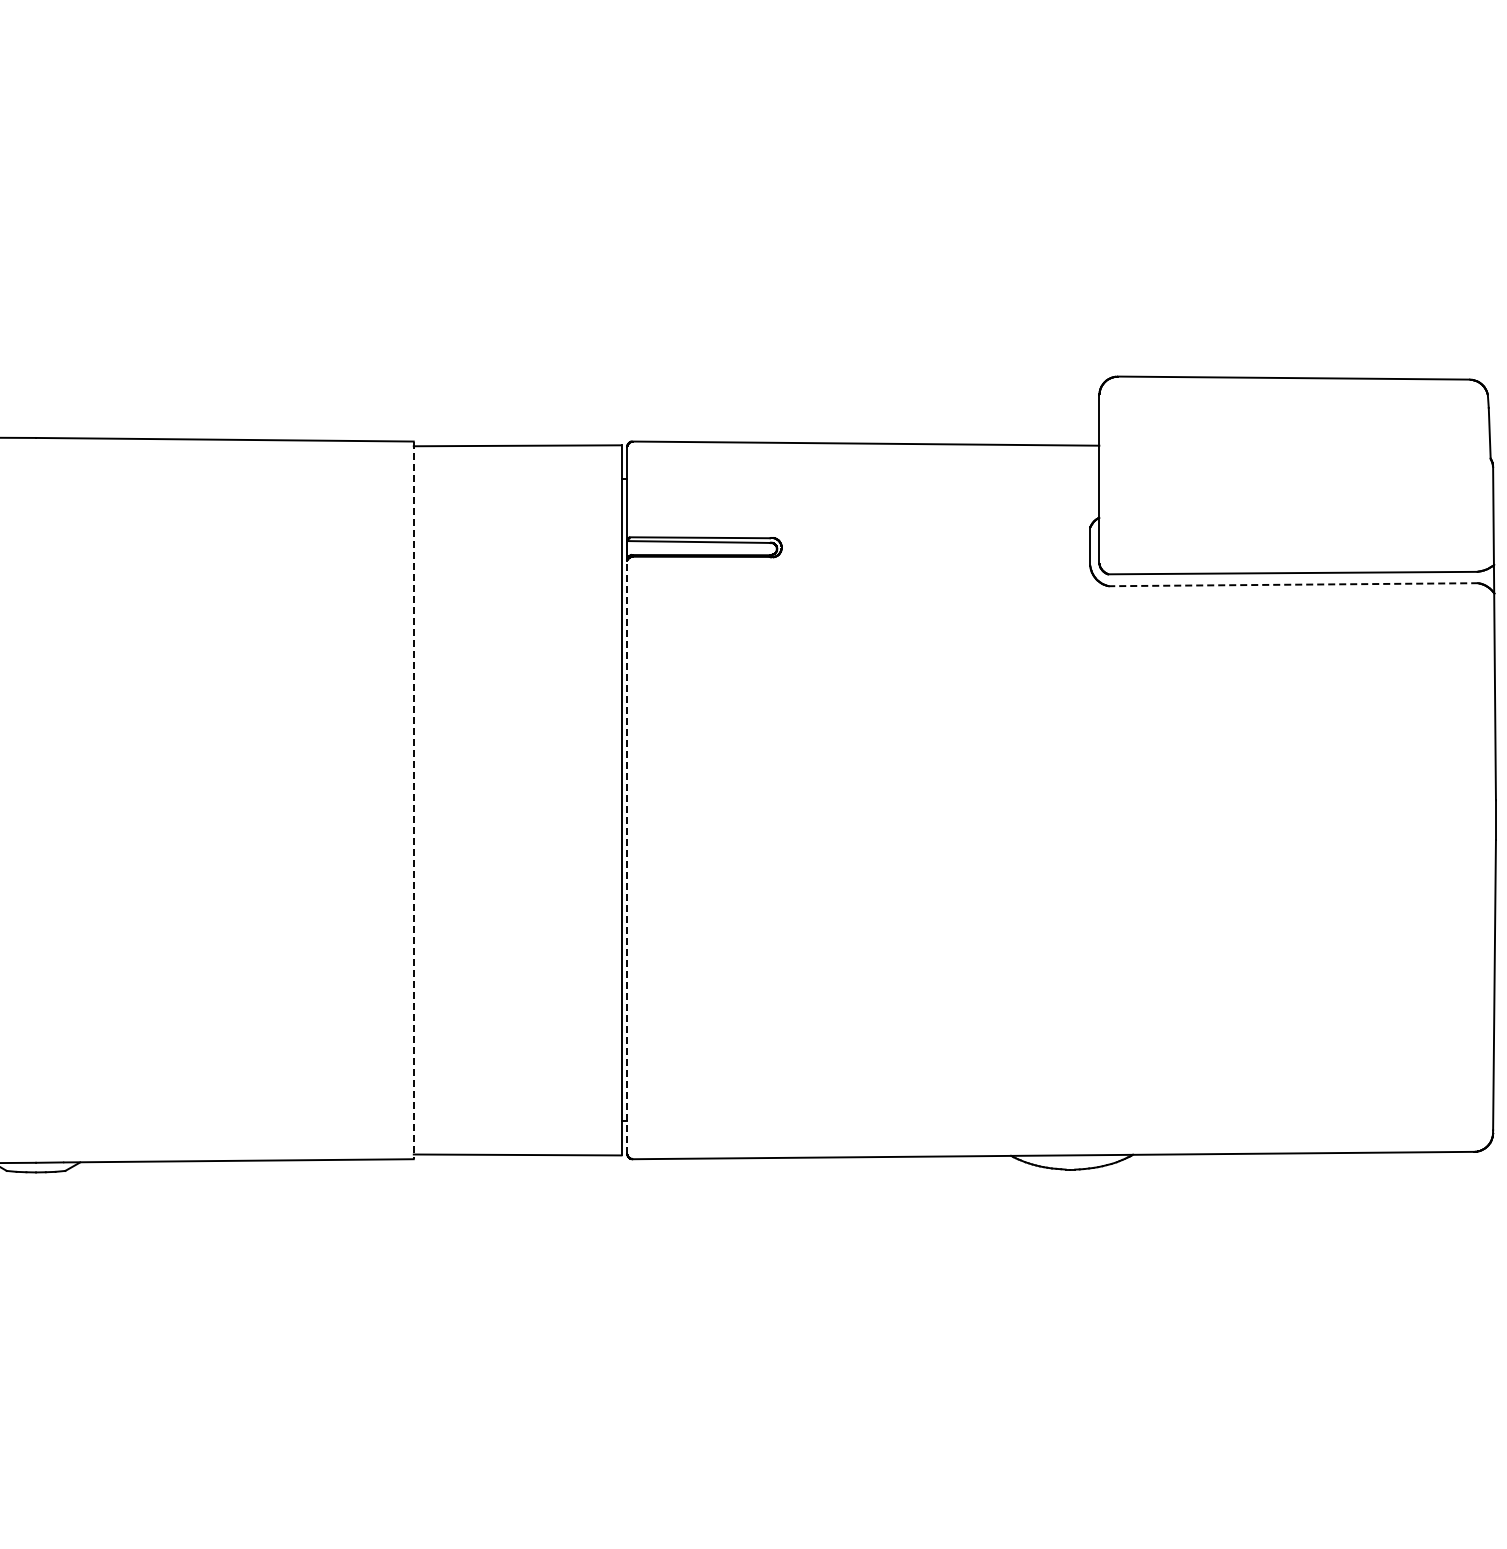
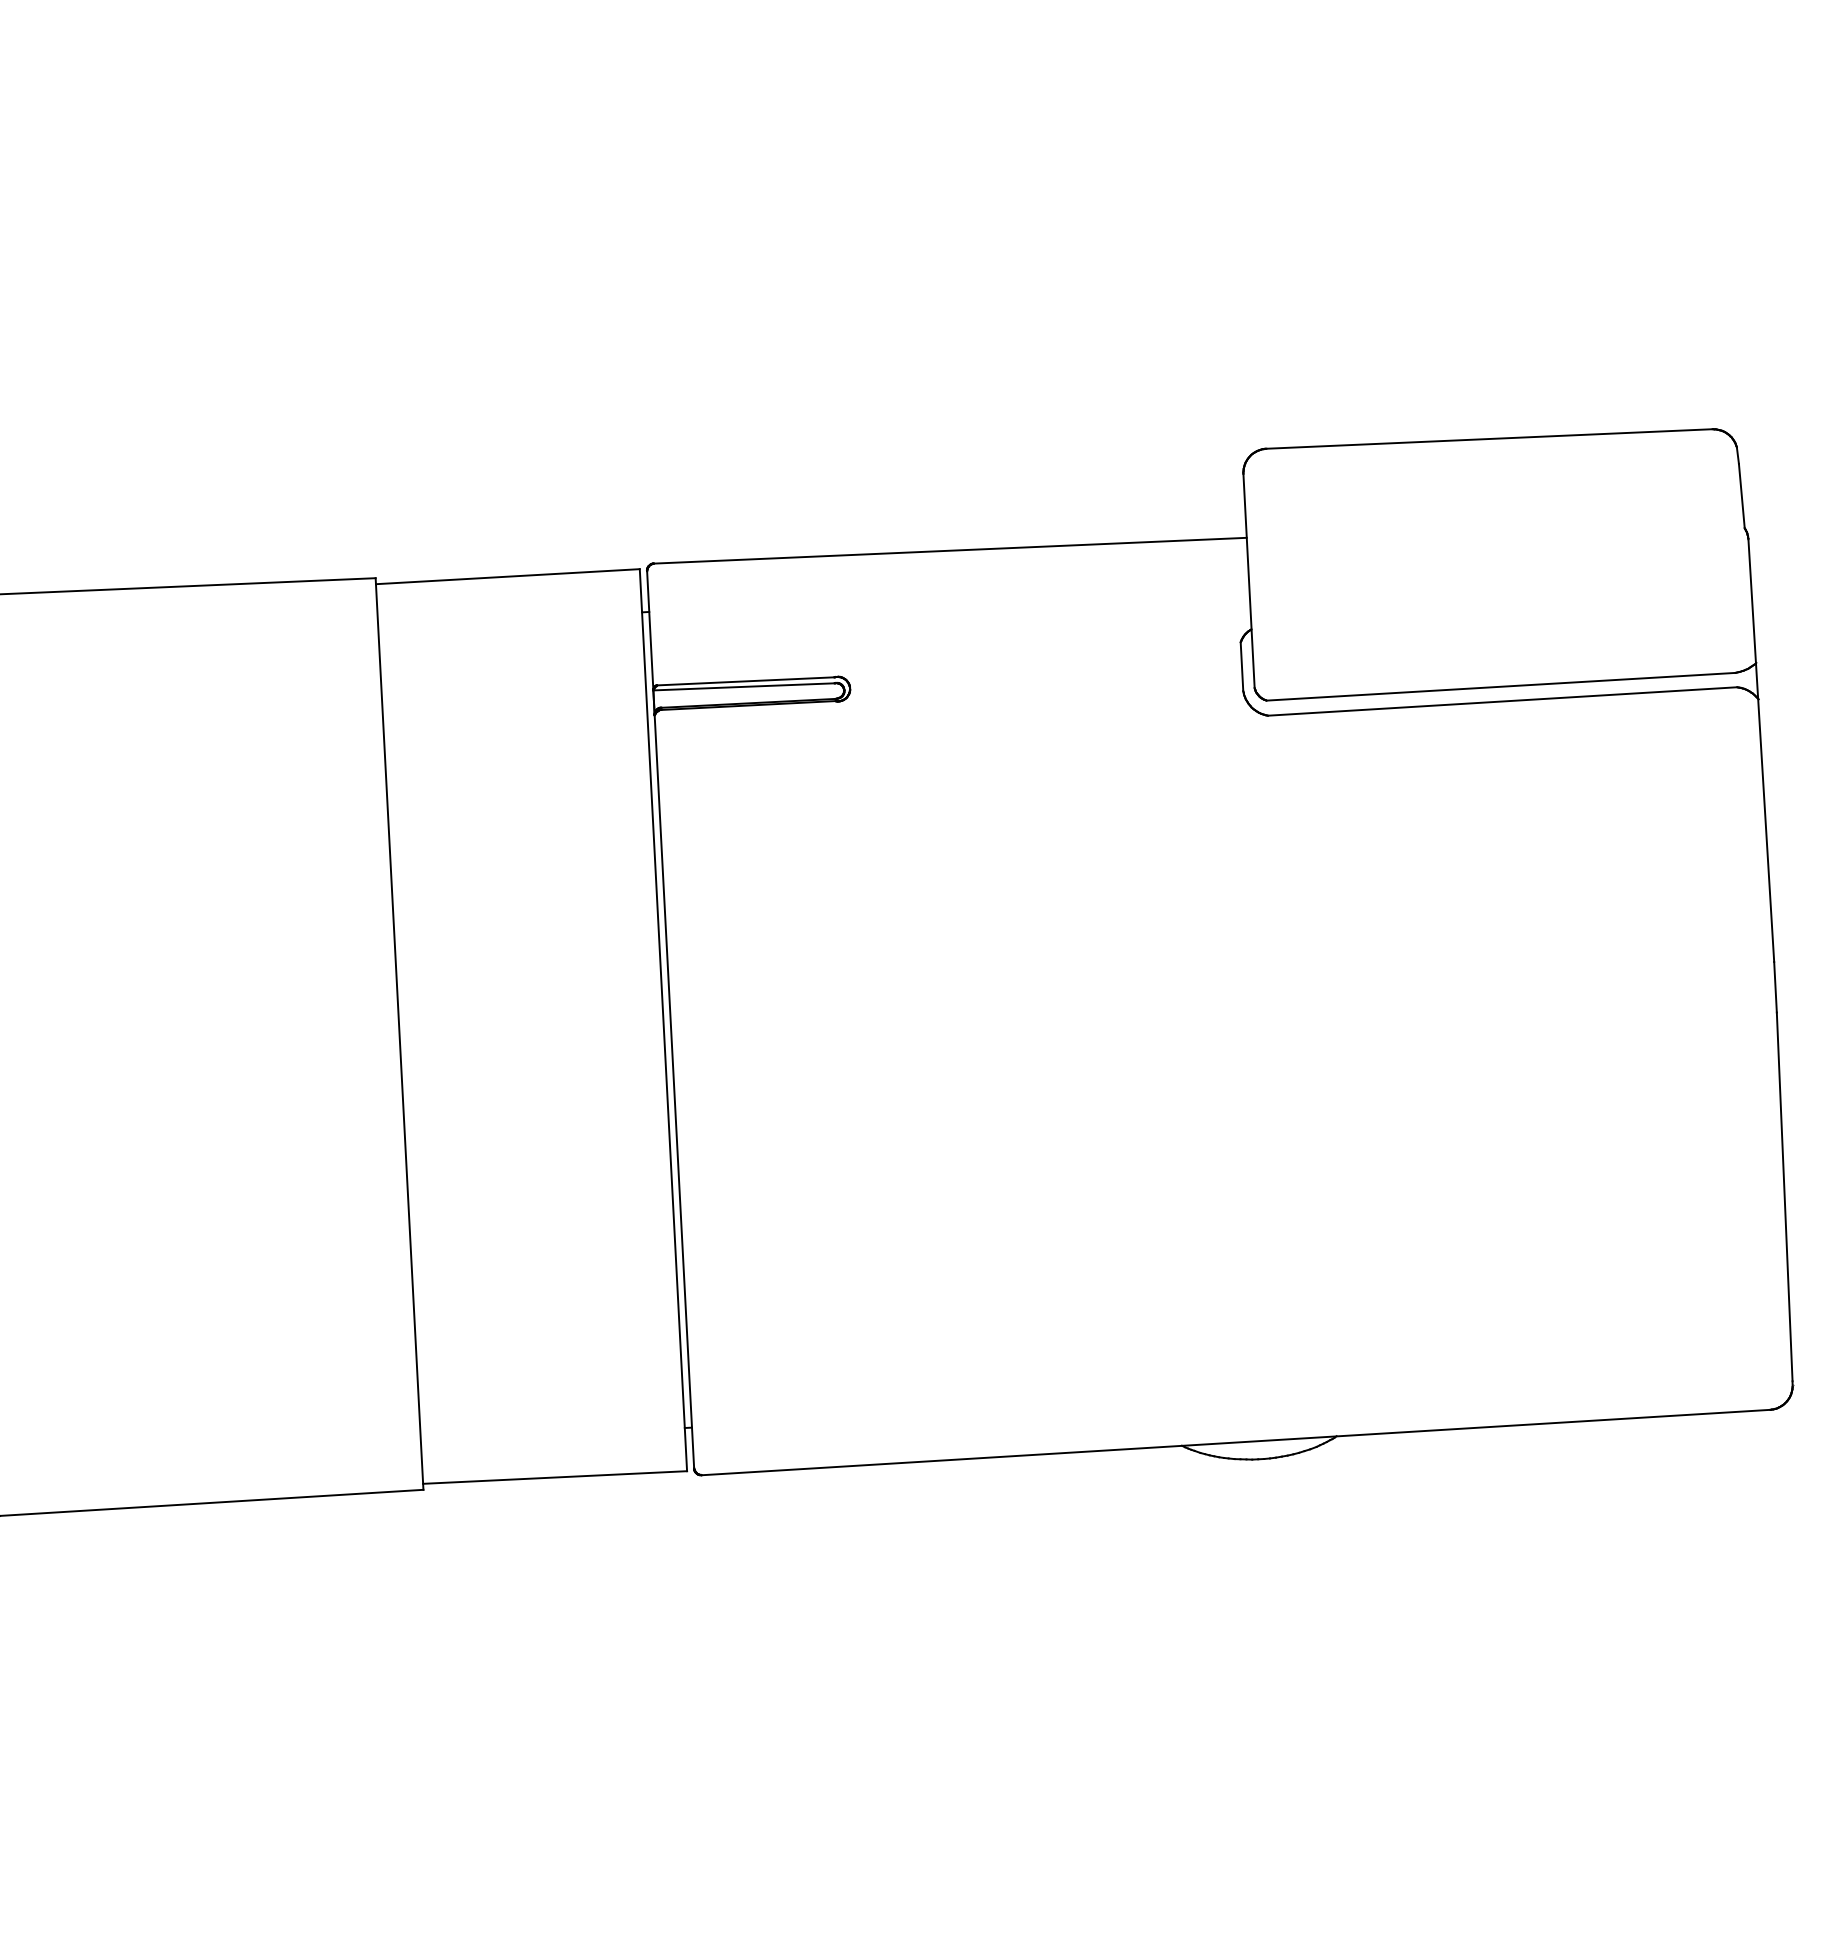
line: (1293, 584) -> (1502, 701), dashed -> solid
line: (413, 800) -> (399, 1034), dashed -> solid
line: (627, 856) -> (674, 1091), dashed -> solid

